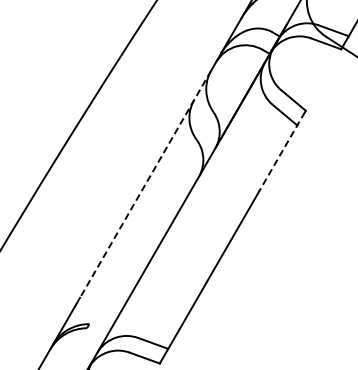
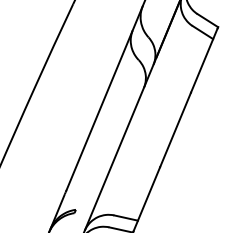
line: (282, 151) -> (204, 60), dashed -> solid
line: (145, 183) -> (104, 98), dashed -> solid

